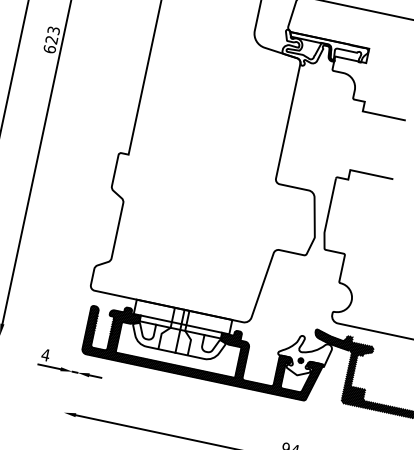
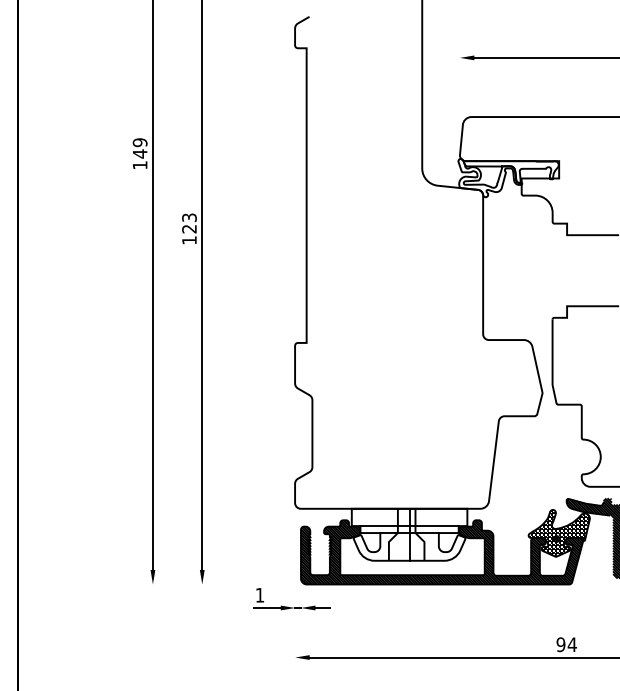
text: (49, 49) -> (189, 240), 623 -> 123
text: (45, 355) -> (259, 595), 4 -> 1
hatch: (304, 356) -> (559, 533), added

